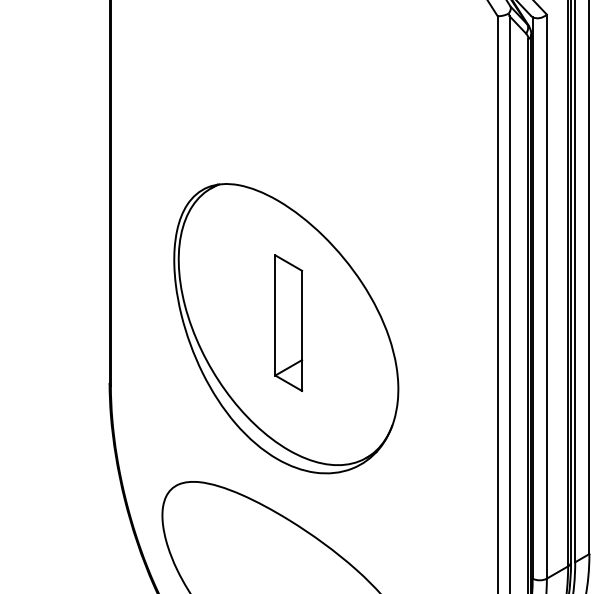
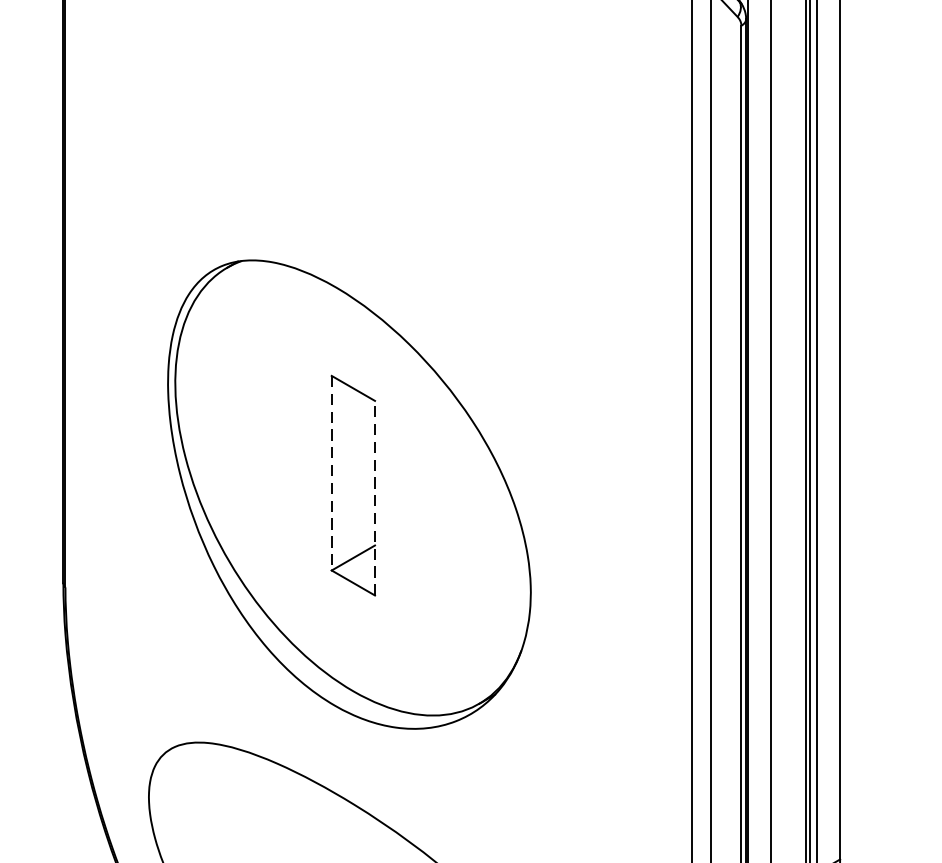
line: (275, 315) -> (331, 473), solid -> dashed
line: (302, 330) -> (375, 497), solid -> dashed

